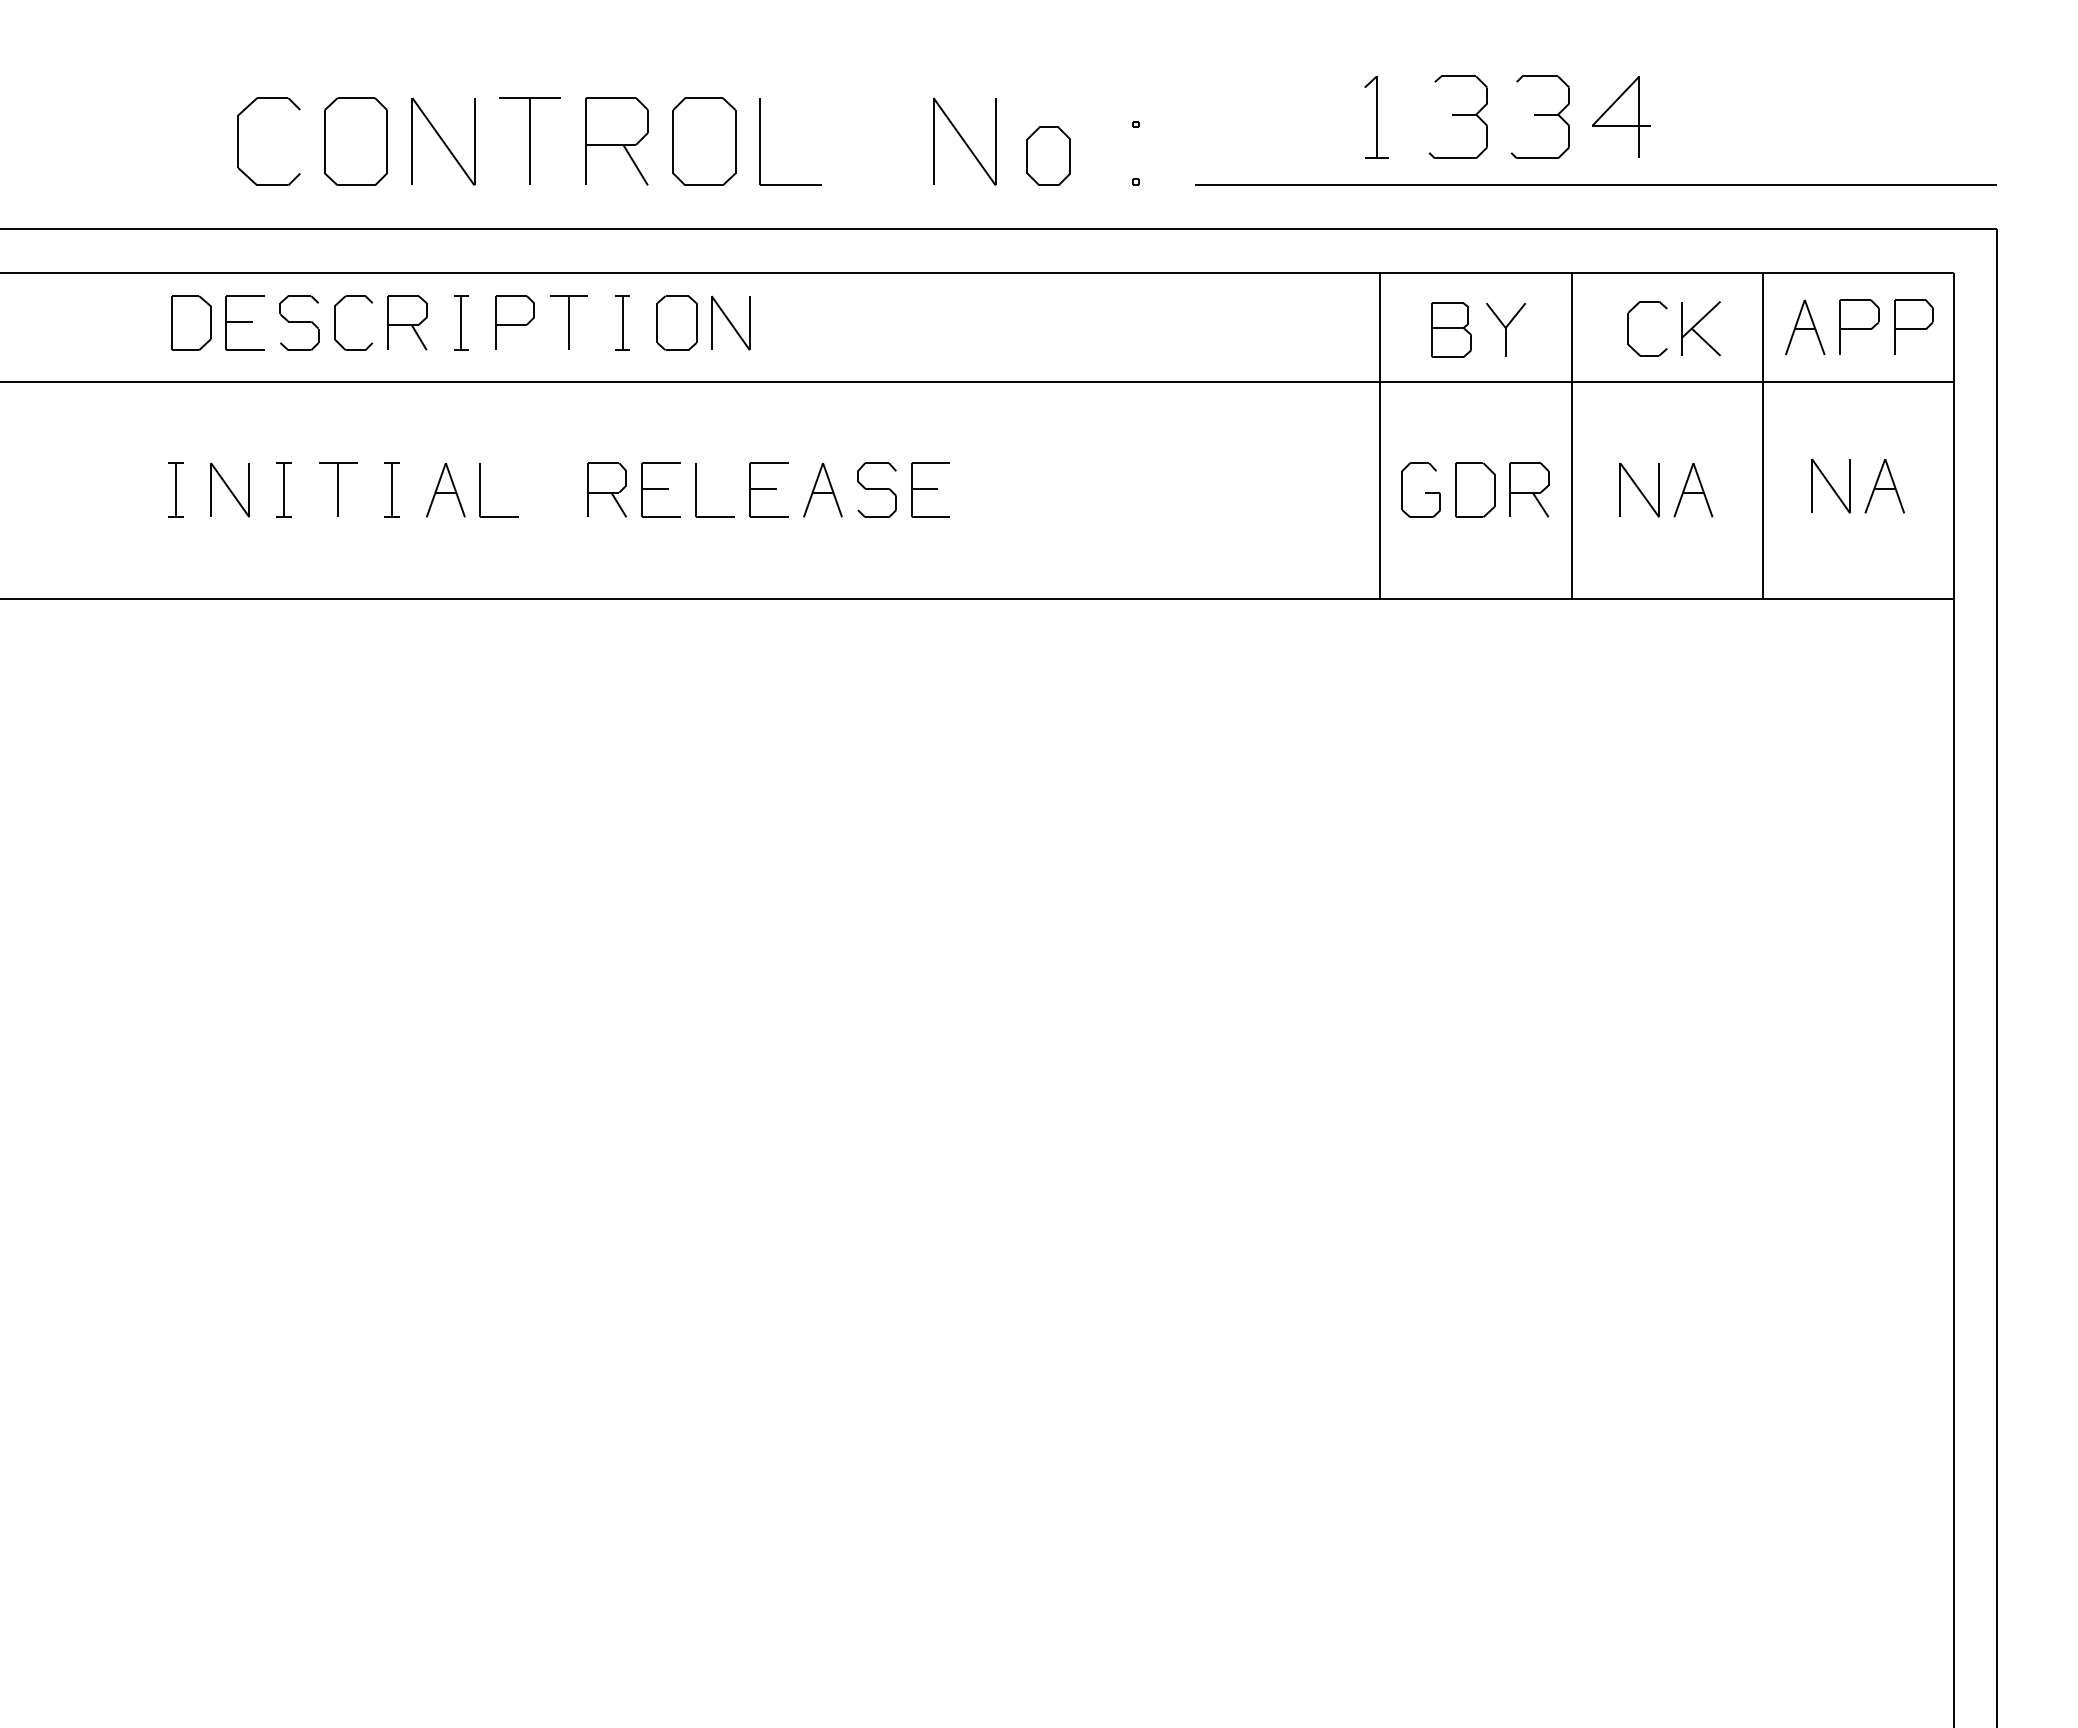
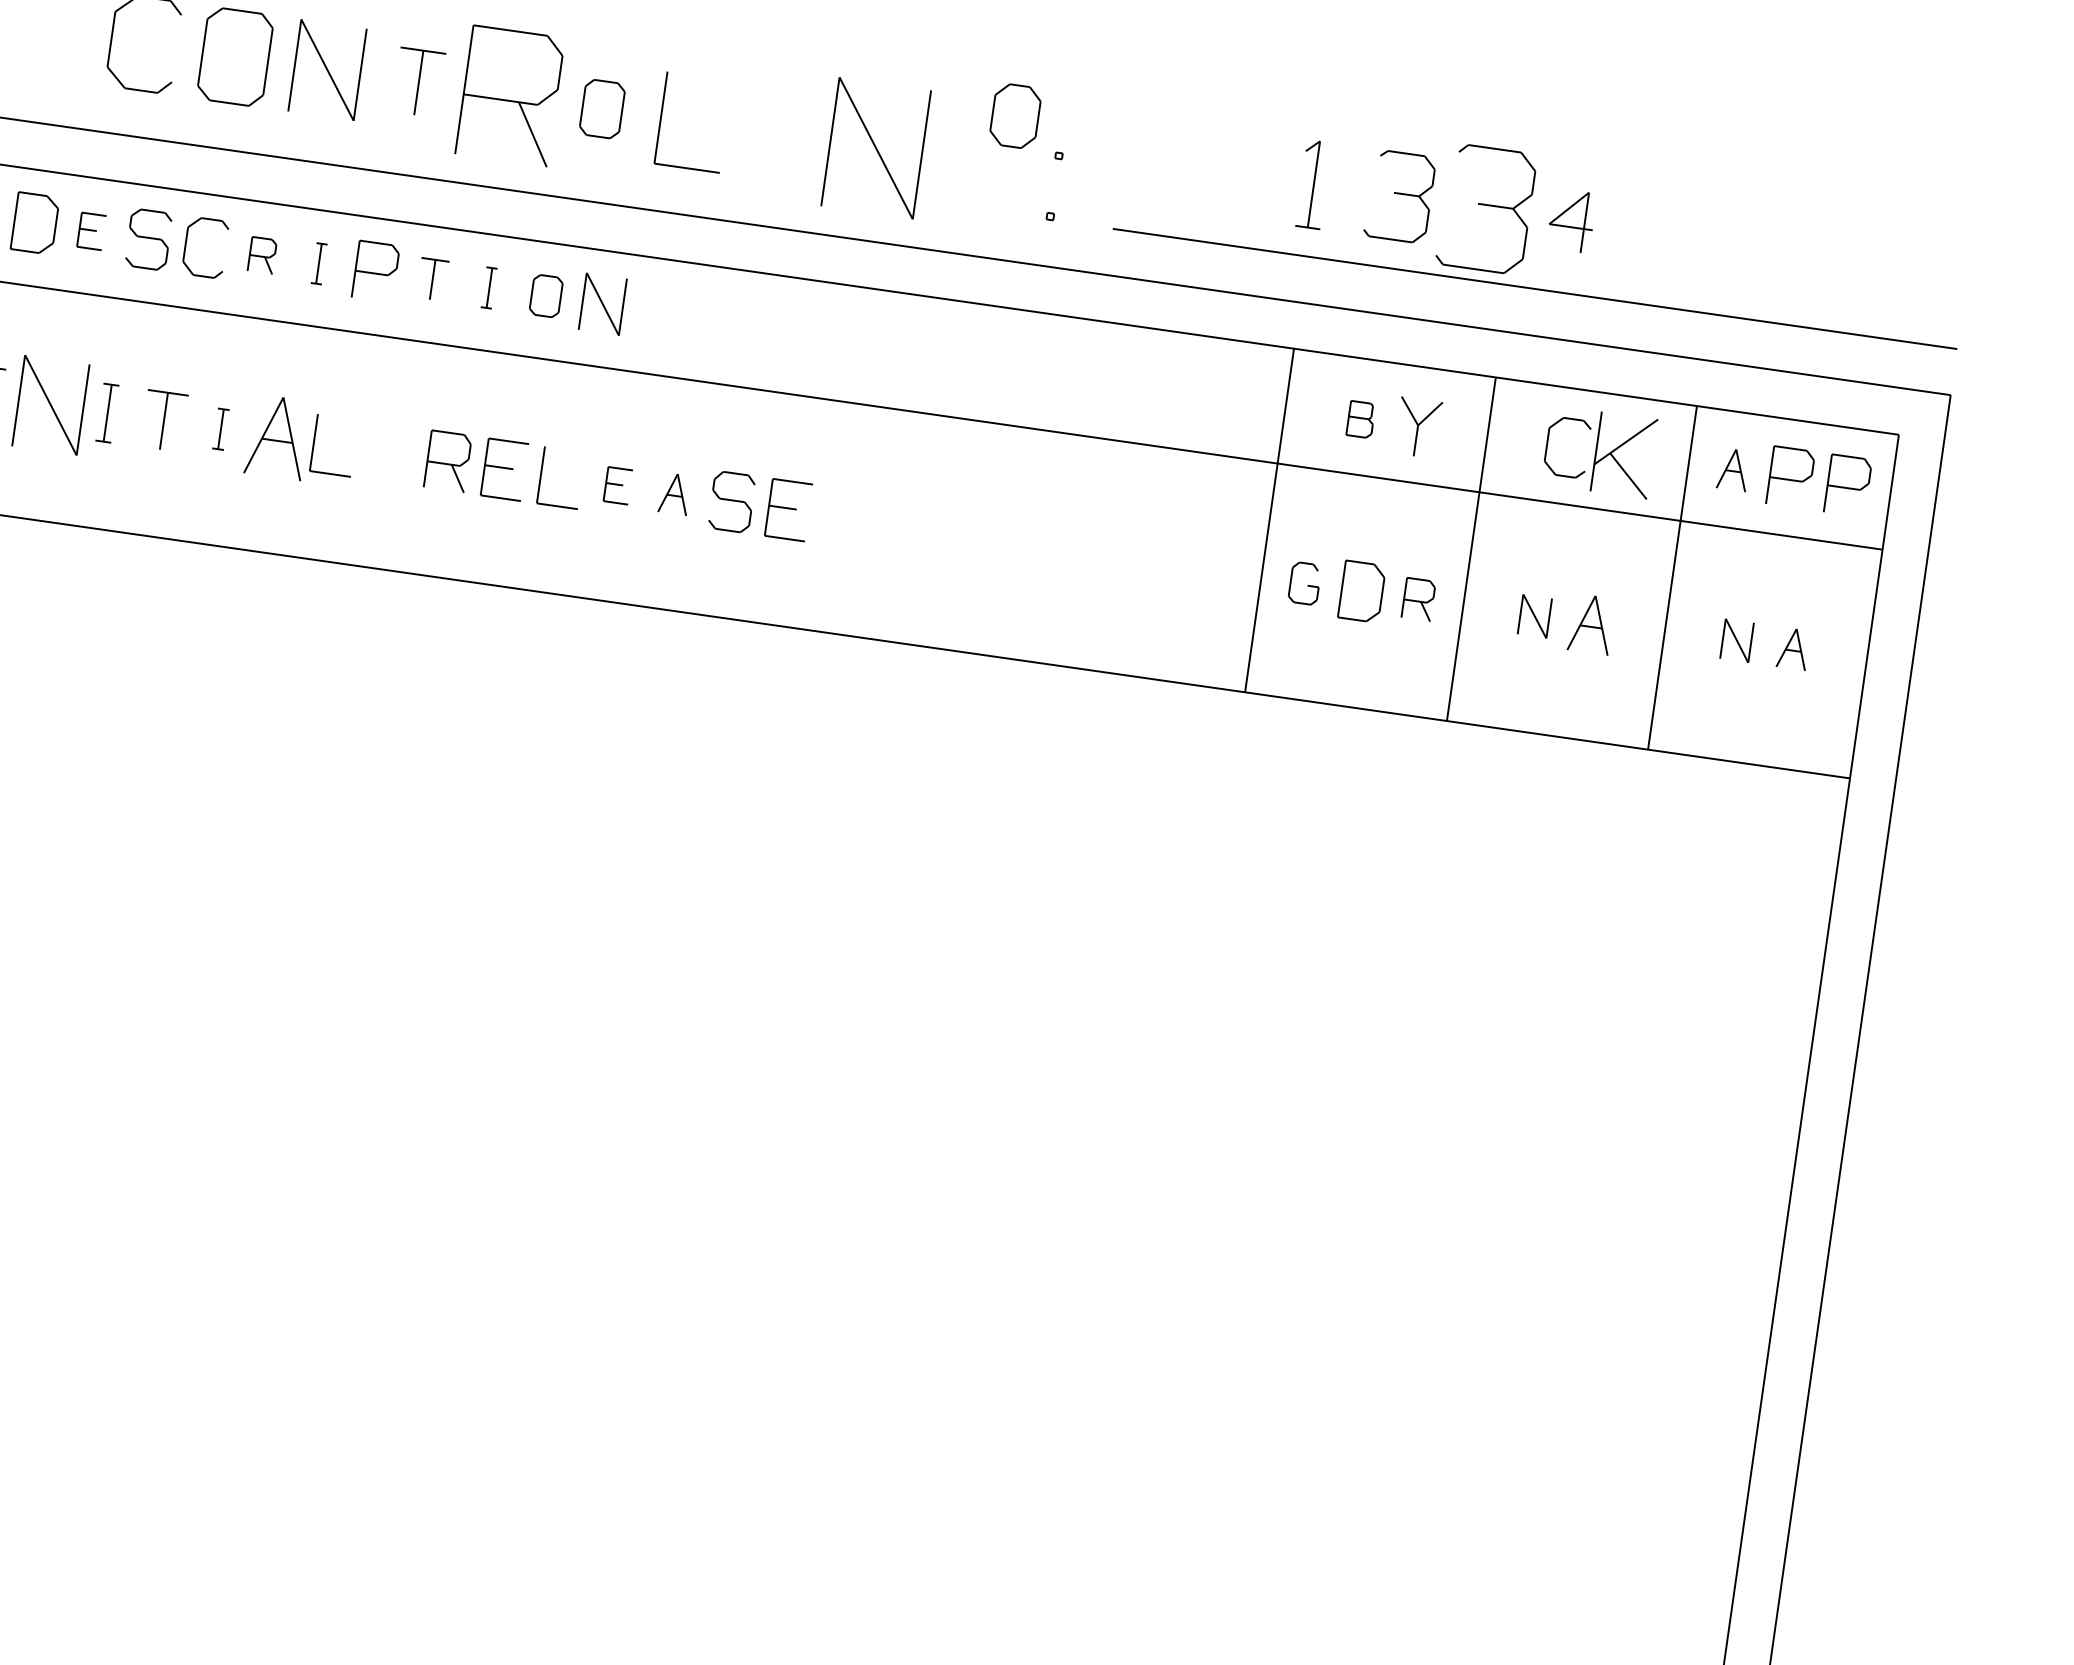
part: (1539, 116) -> (1485, 207), size x1.4
part: (1621, 116) -> (1571, 220), size x0.7
part: (529, 140) -> (418, 81), size x0.7
part: (616, 141) -> (509, 95), size x1.4
part: (704, 141) -> (602, 109), size x0.6
part: (964, 141) -> (876, 147), size x1.4
part: (1048, 155) -> (1015, 115), moved
part: (244, 322) -> (90, 230), size x0.6
part: (407, 322) -> (262, 255), size x0.6
part: (461, 322) -> (319, 263), size x0.7
part: (568, 322) -> (432, 279), size x0.7
part: (622, 322) -> (488, 287), size x0.7
part: (676, 322) -> (545, 295), size x0.7
part: (1805, 327) -> (1733, 469), size x0.7
part: (1700, 328) -> (1623, 455), size x1.4
part: (1451, 329) -> (1360, 418), size x0.6
part: (1830, 485) -> (1736, 639), size x0.7
part: (1884, 486) -> (1793, 649), size x0.7
part: (229, 489) -> (50, 404), size x1.6
part: (391, 489) -> (220, 428), size x0.7
part: (768, 489) -> (617, 485), size x0.6
part: (1420, 489) -> (1304, 582), size x0.7
part: (1529, 489) -> (1418, 599), size x0.7
part: (445, 490) -> (277, 437), size x1.4
part: (822, 490) -> (674, 494), size x0.7
part: (1639, 490) -> (1534, 616), size x0.7

